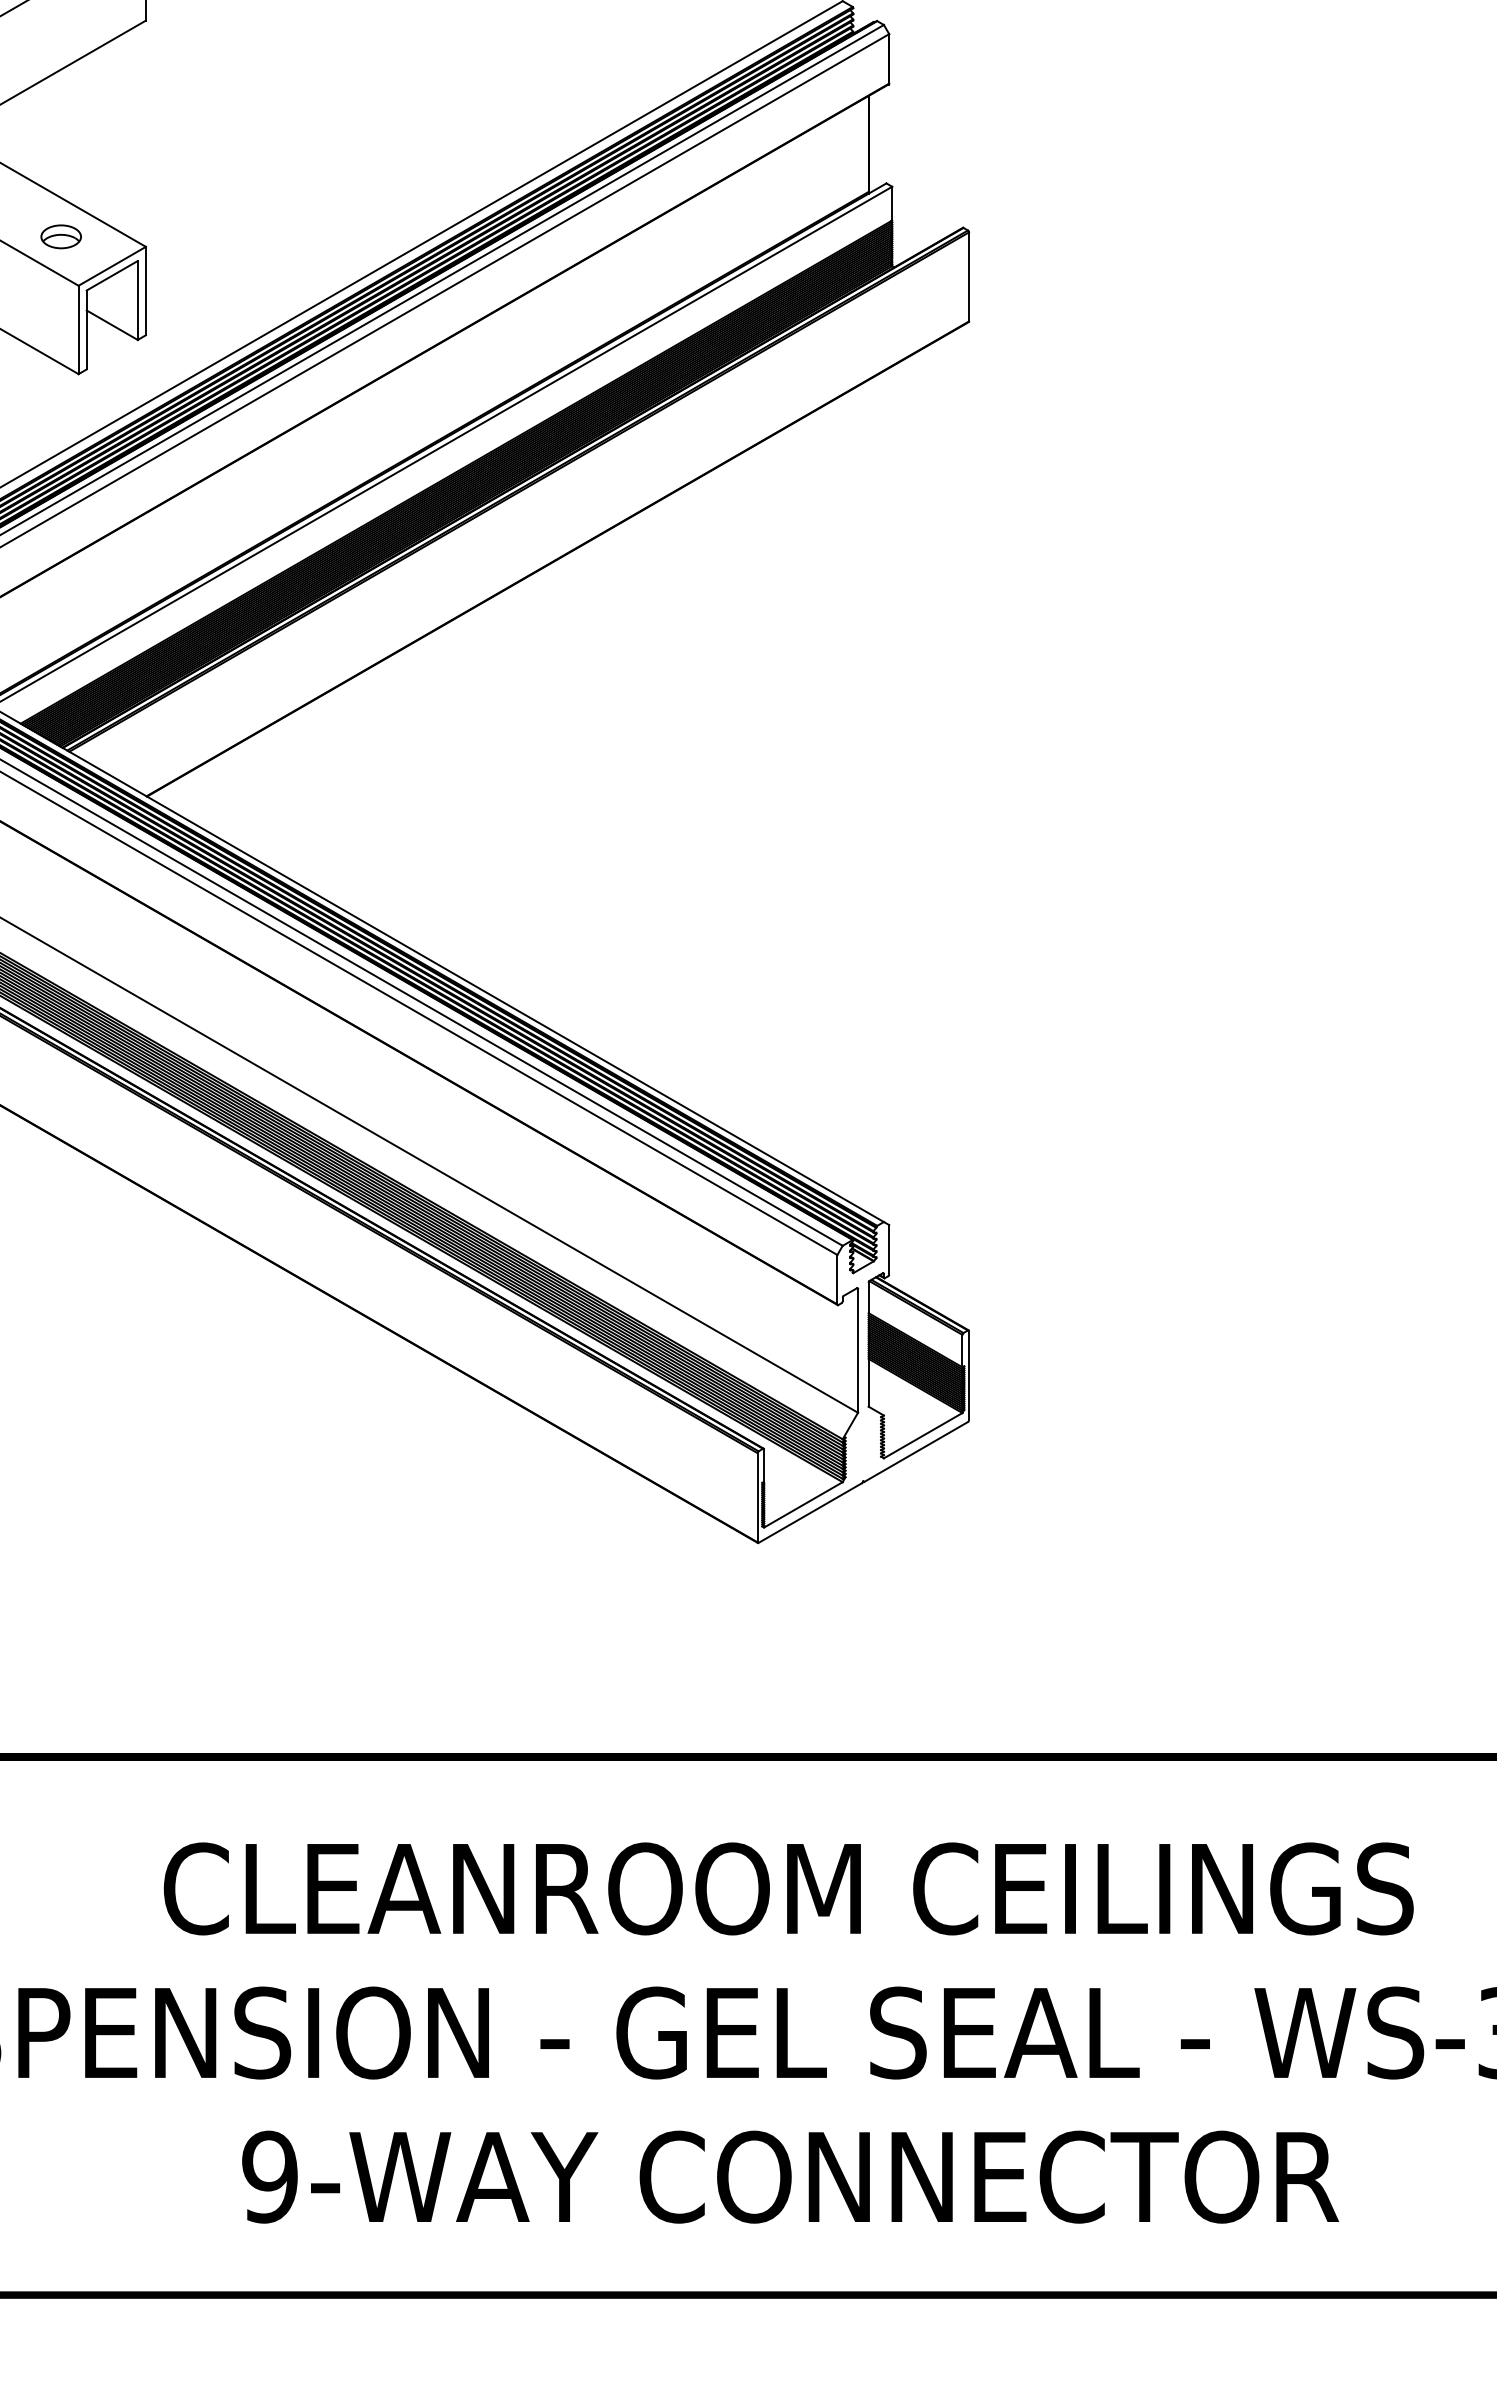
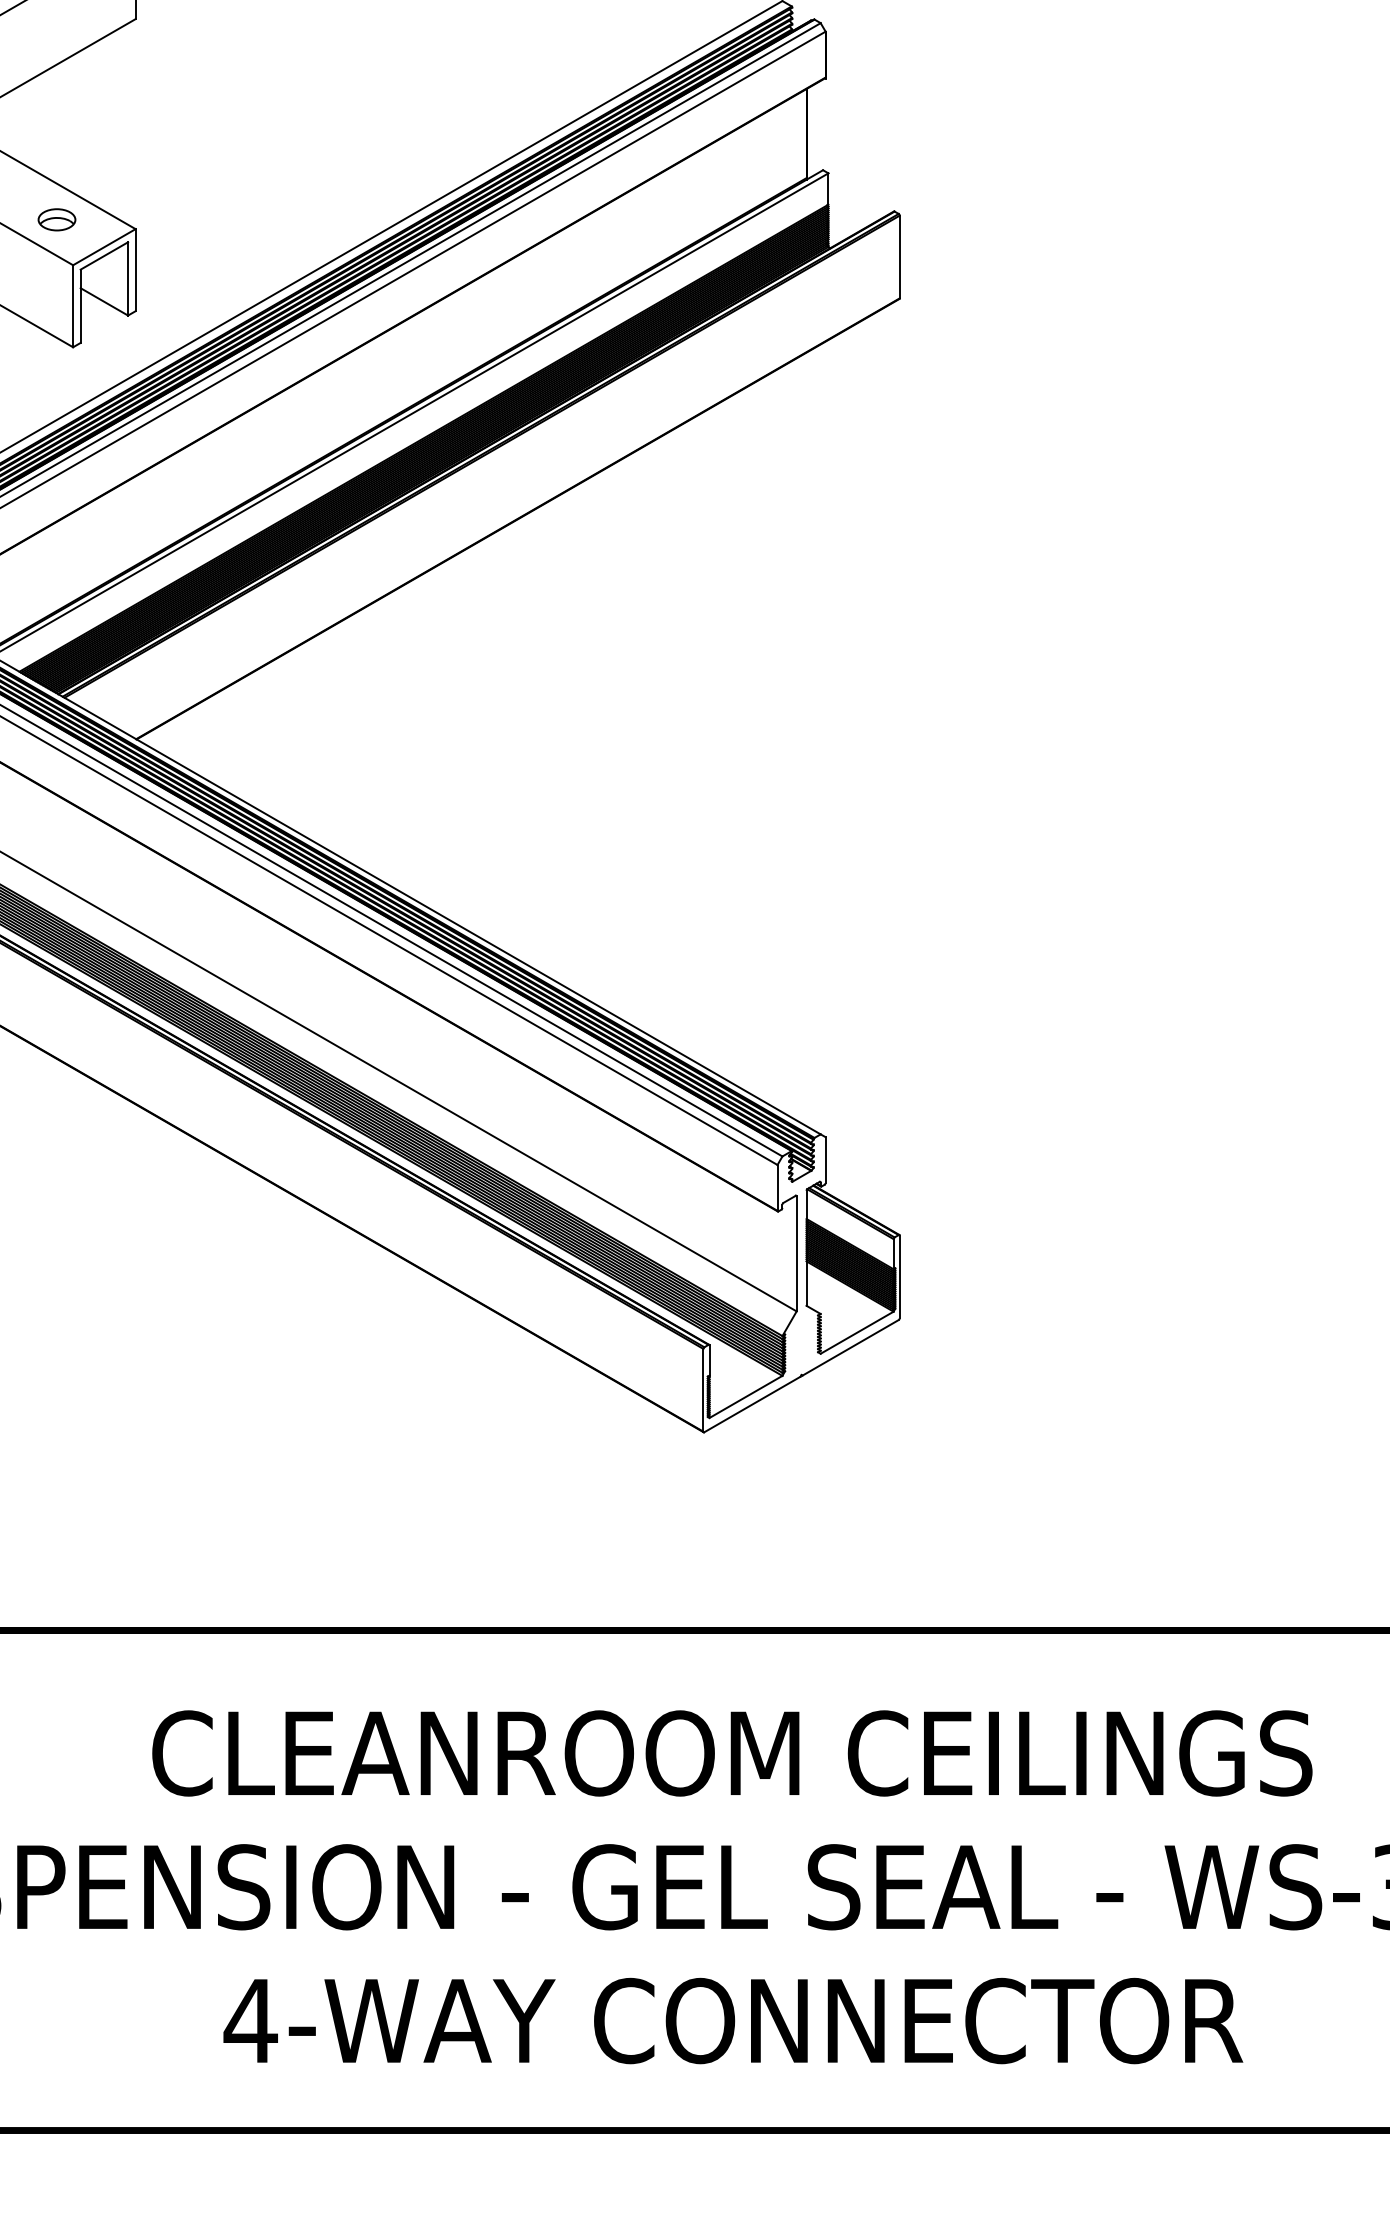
text: (269, 2176) -> (250, 2020), 9-WAY -> 4-WAY

